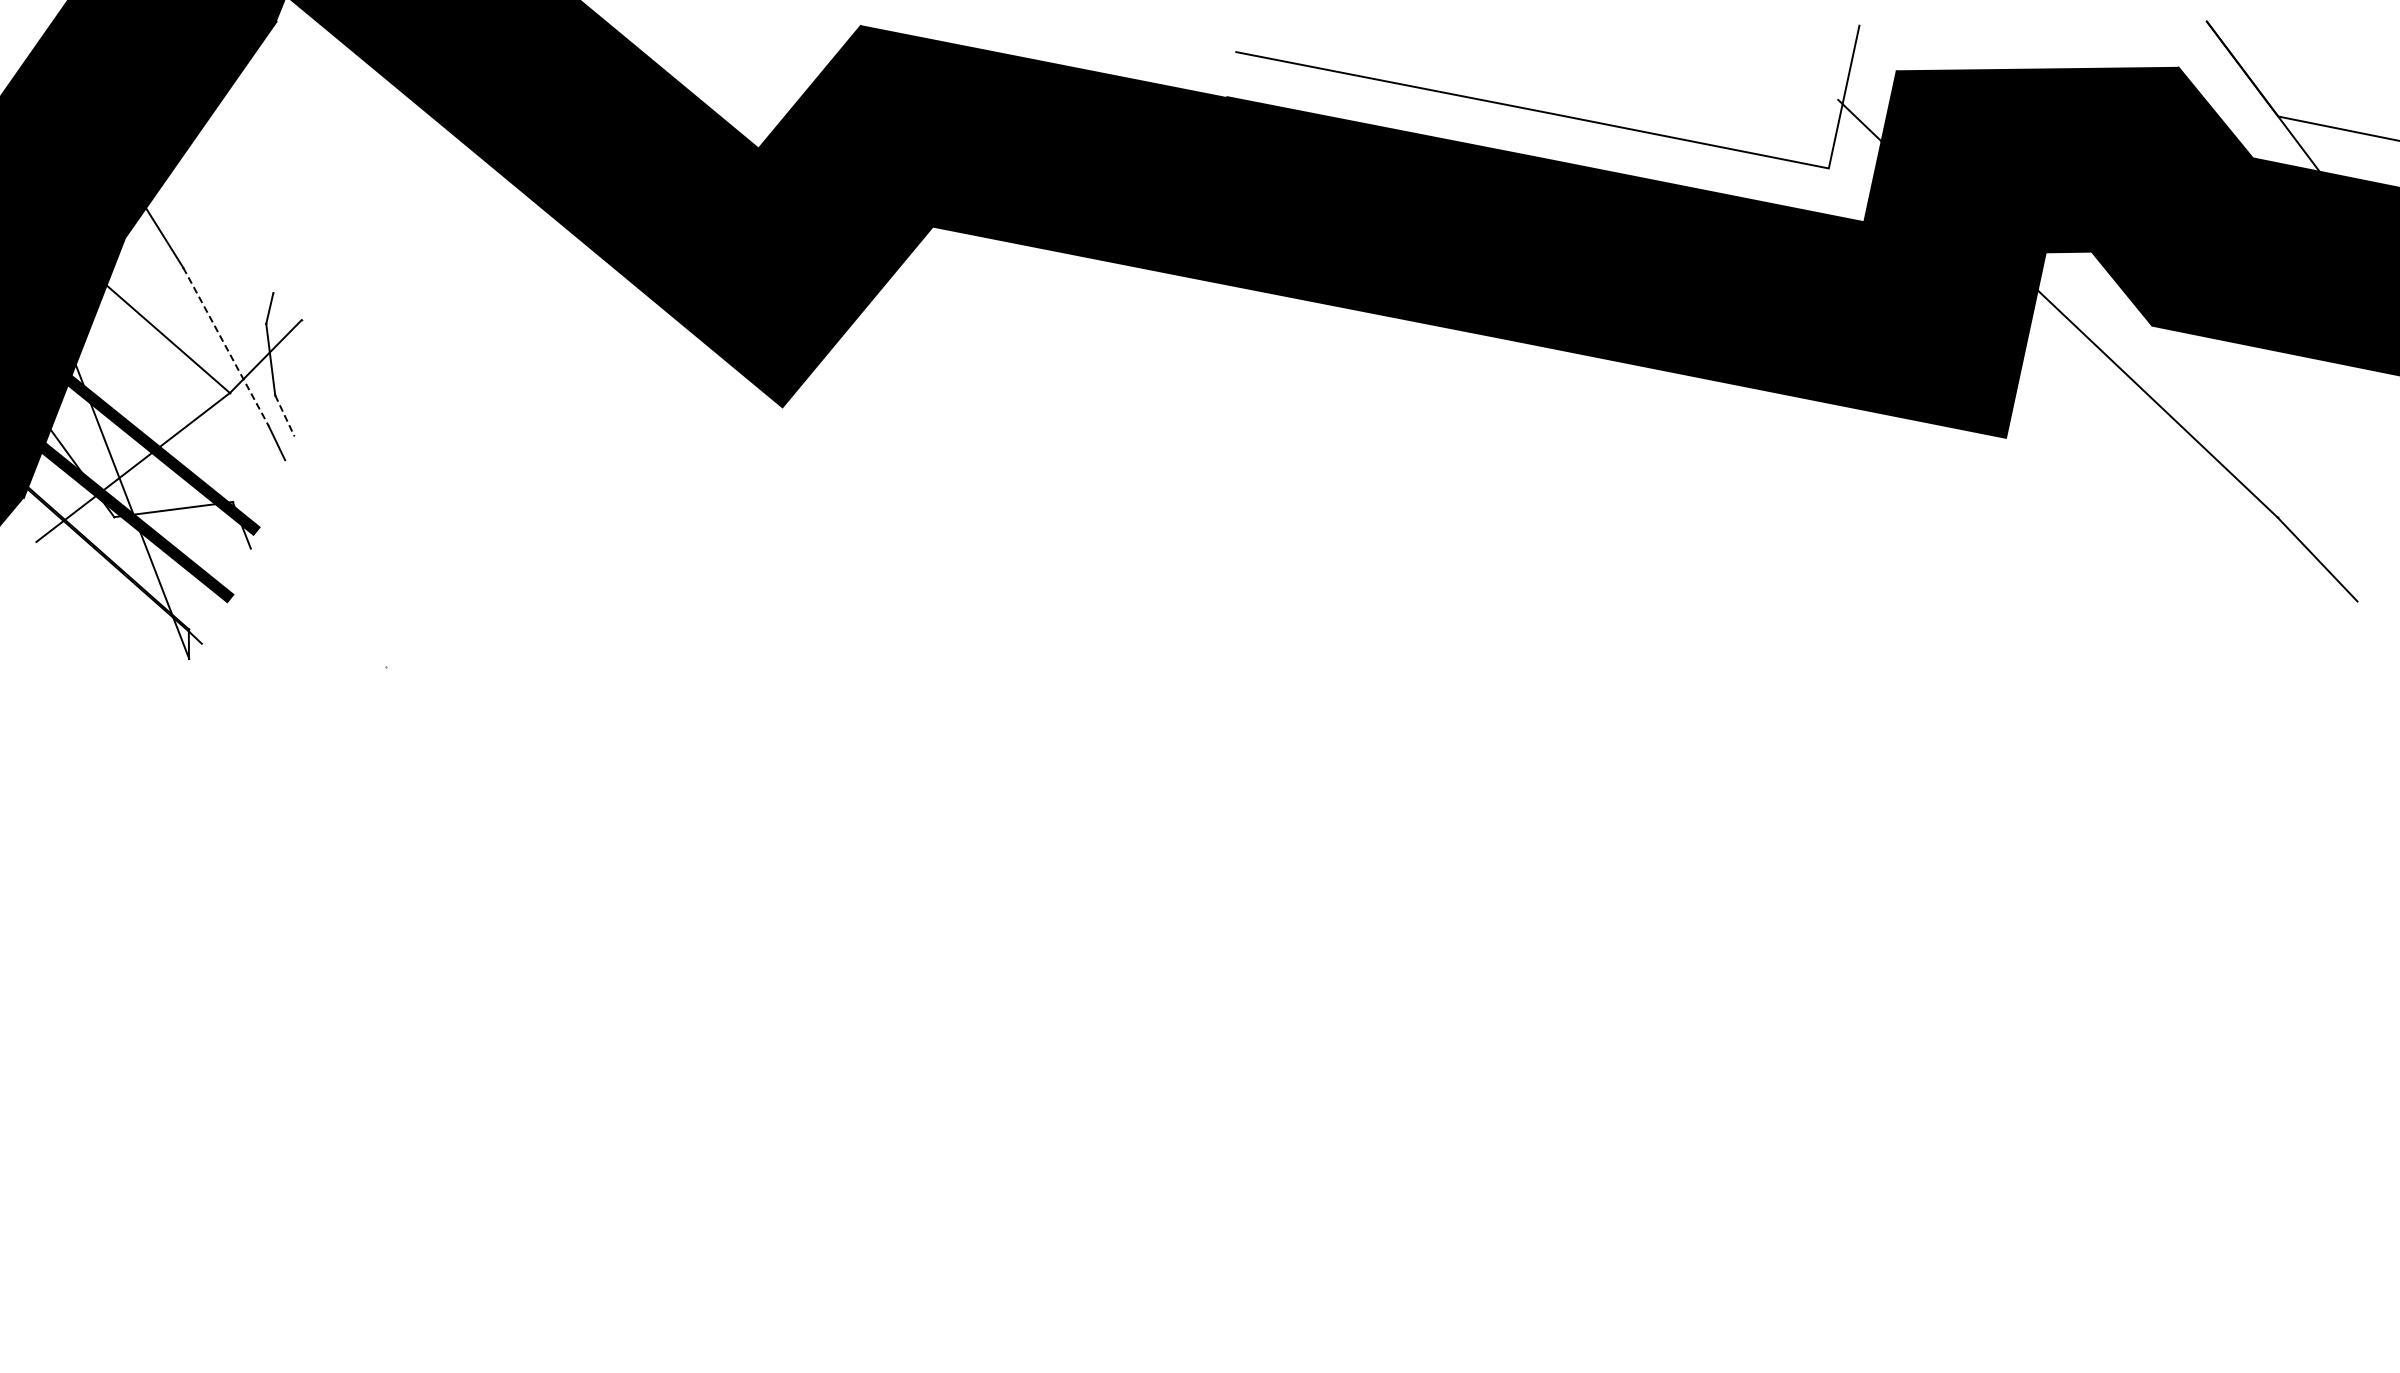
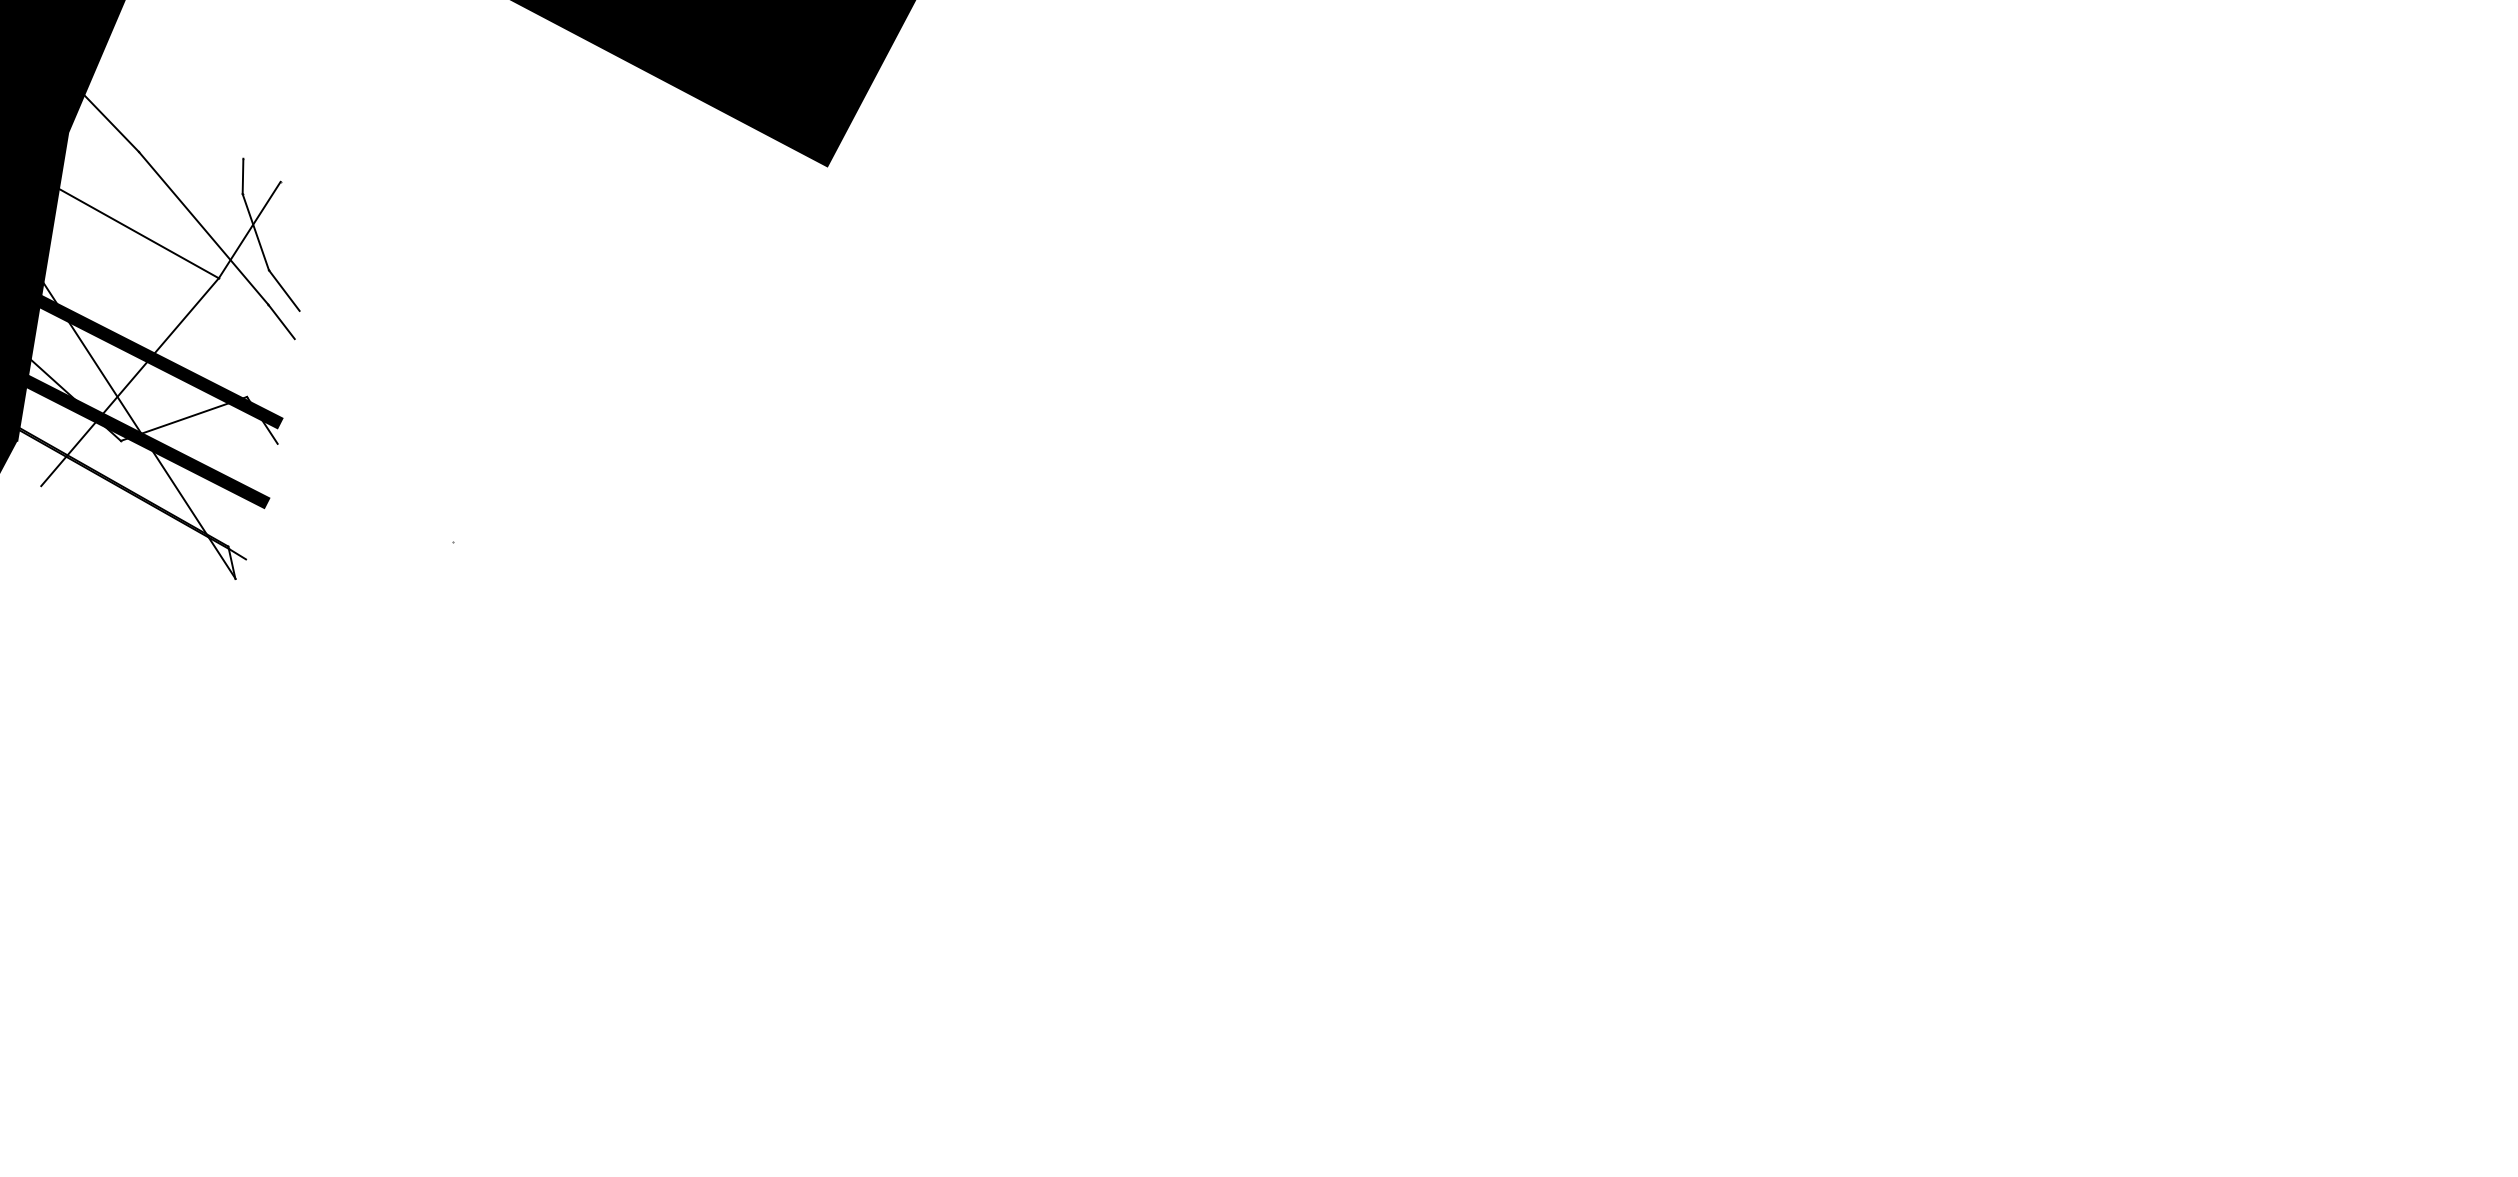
line: (226, 346) -> (204, 228), dashed -> solid
line: (284, 415) -> (283, 290), dashed -> solid

